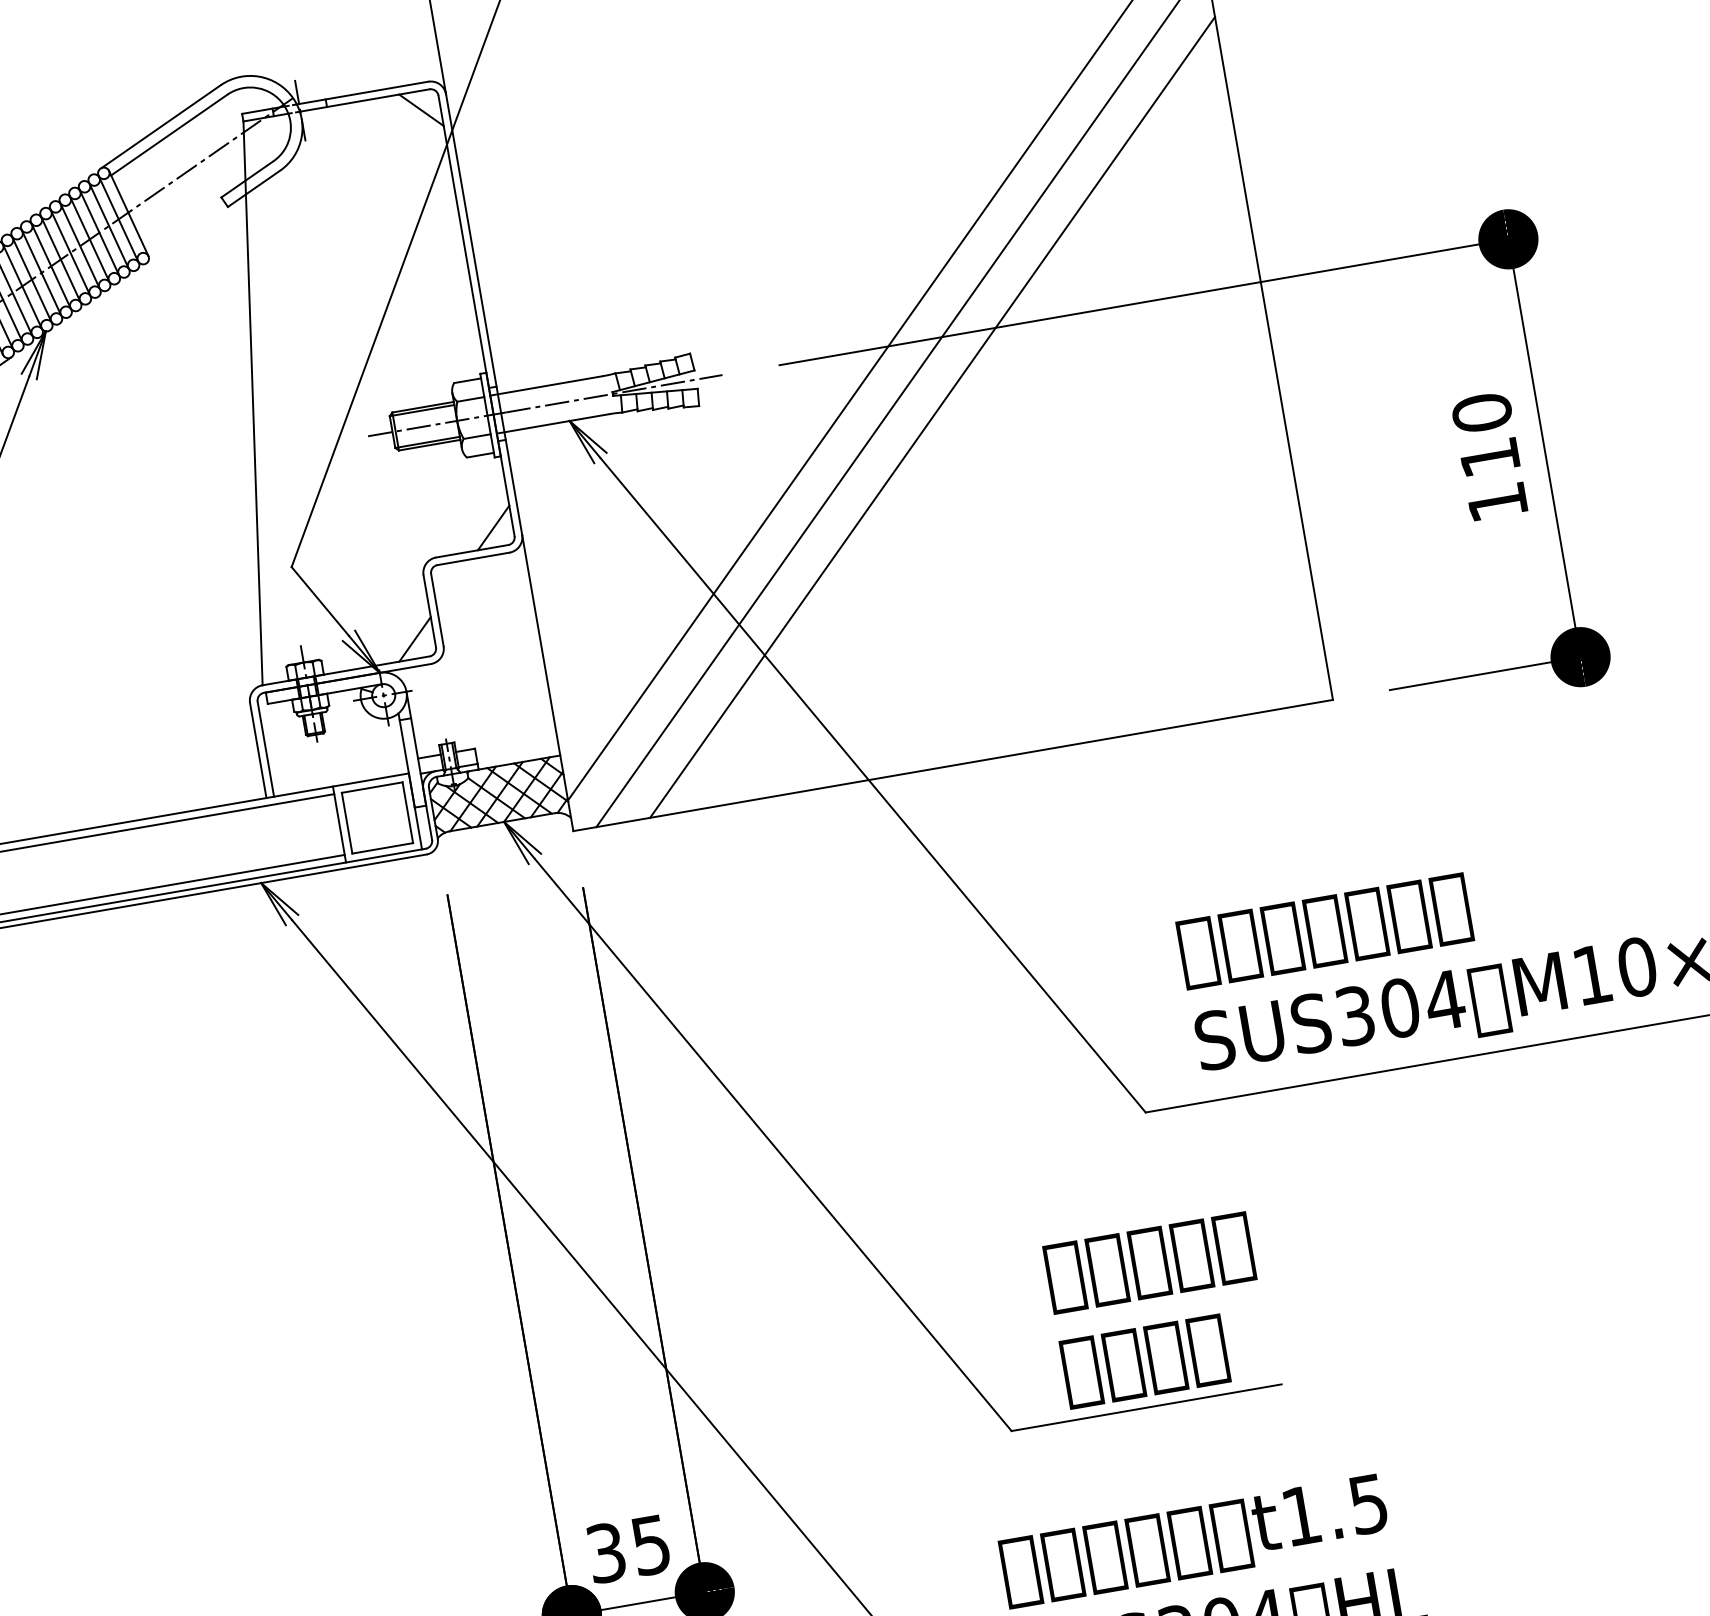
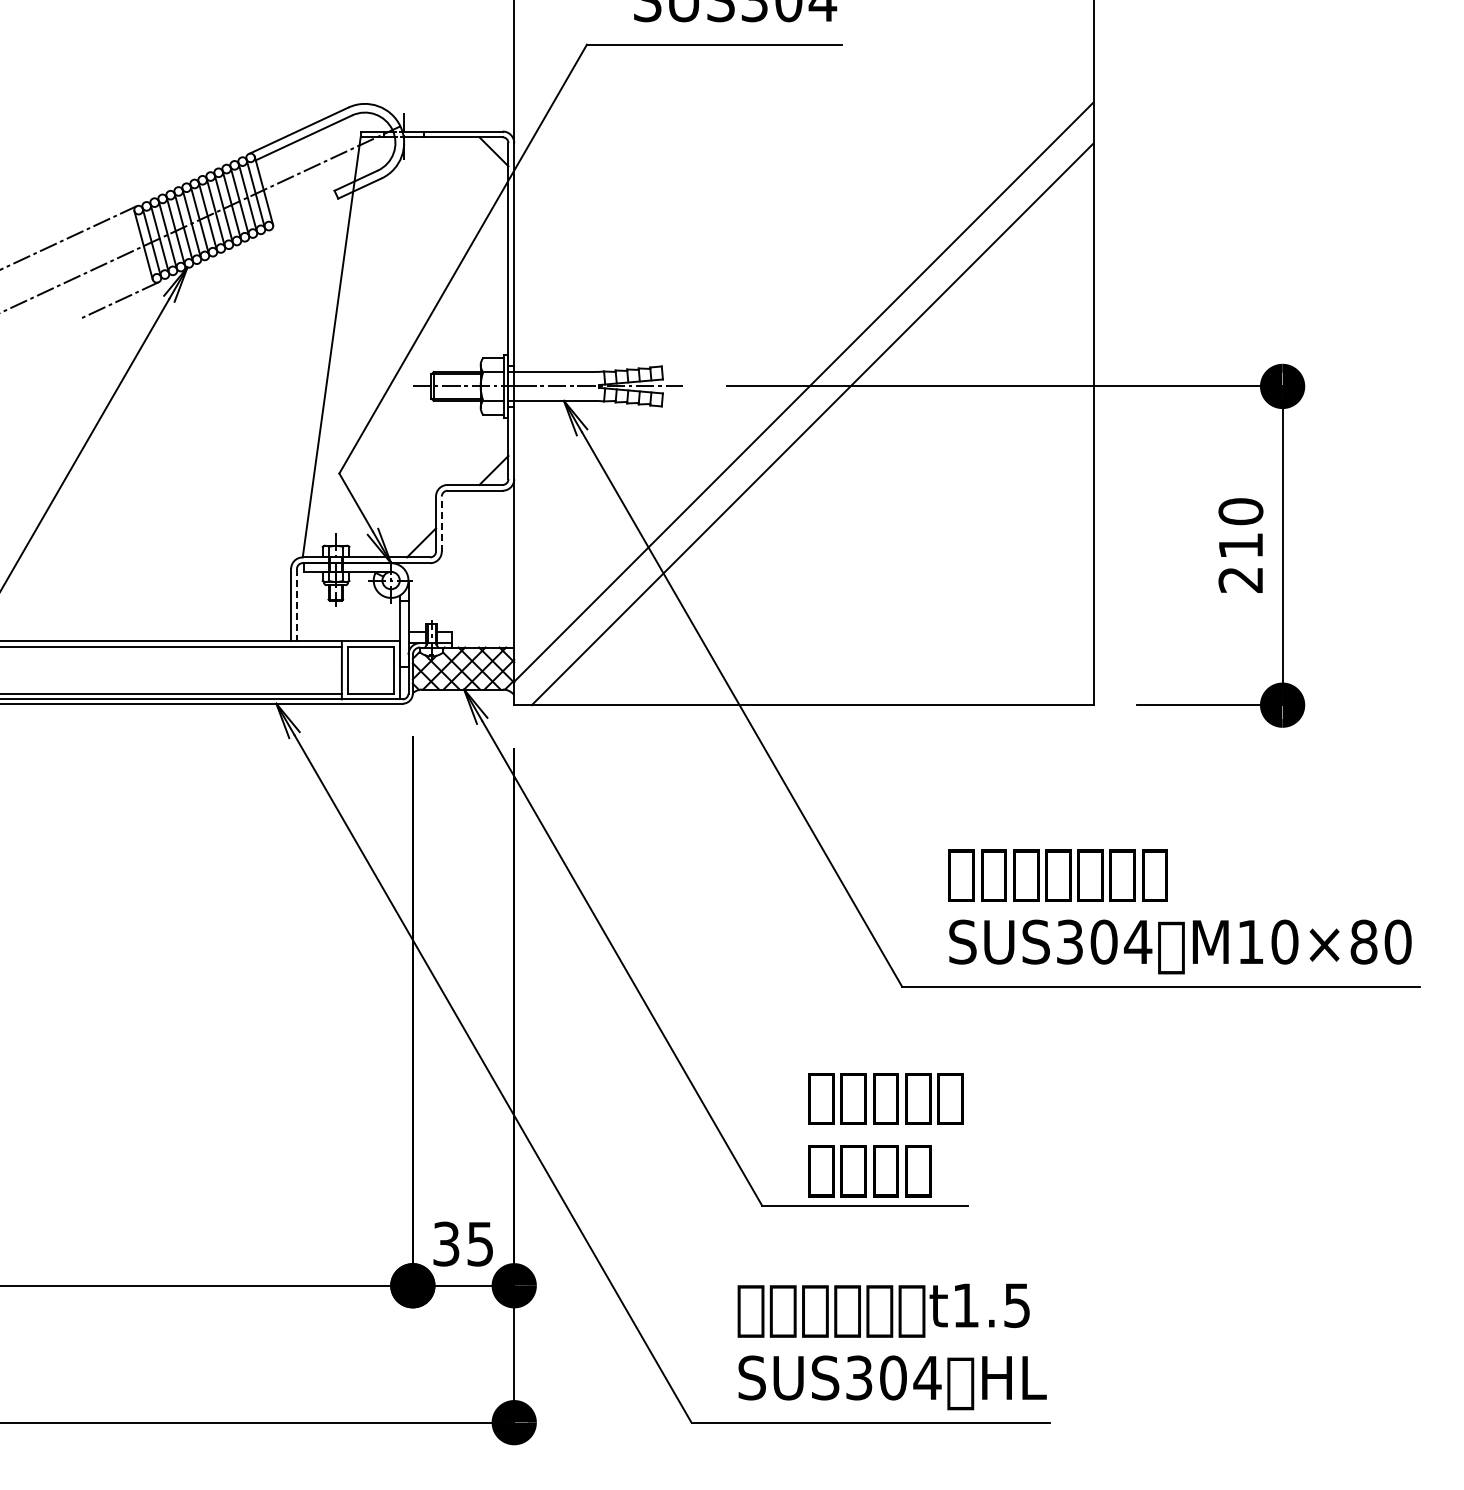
line: (931, 417) -> (832, 444), removed
text: (1496, 501) -> (1240, 579), 110 -> 210
line: (437, 610) -> (441, 524), solid -> dashed
line: (265, 749) -> (296, 605), solid -> dashed

